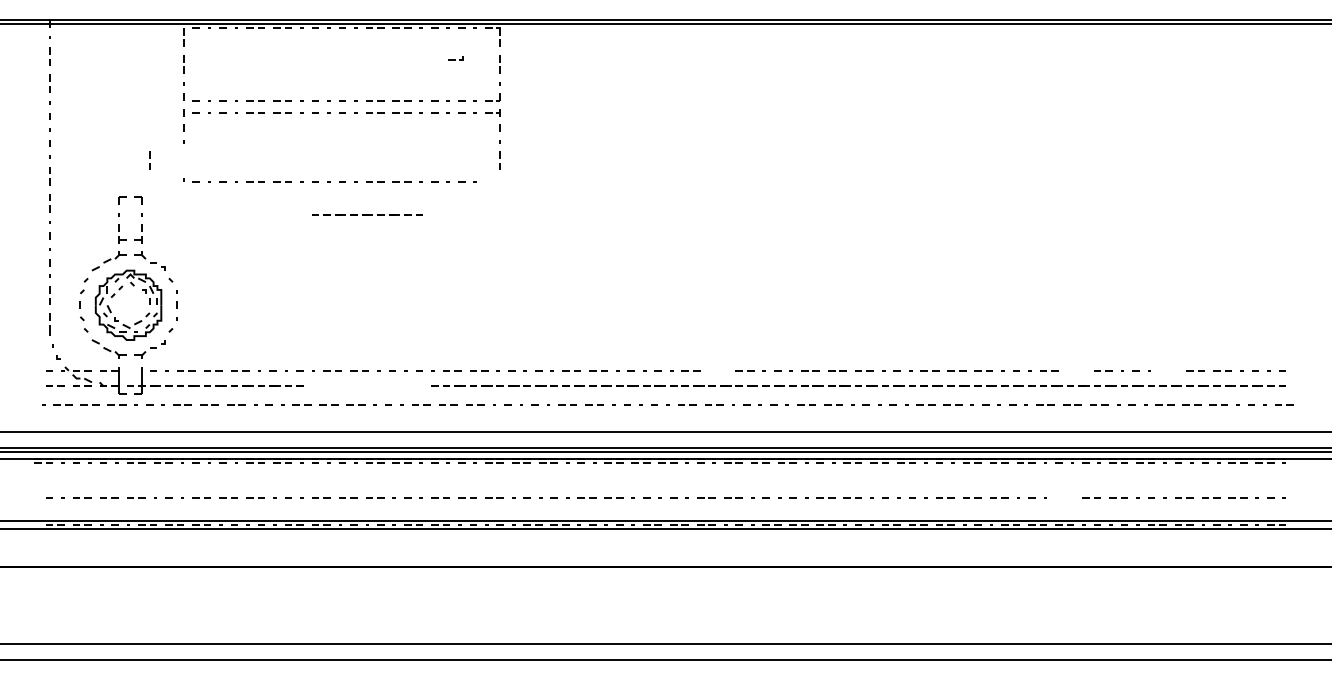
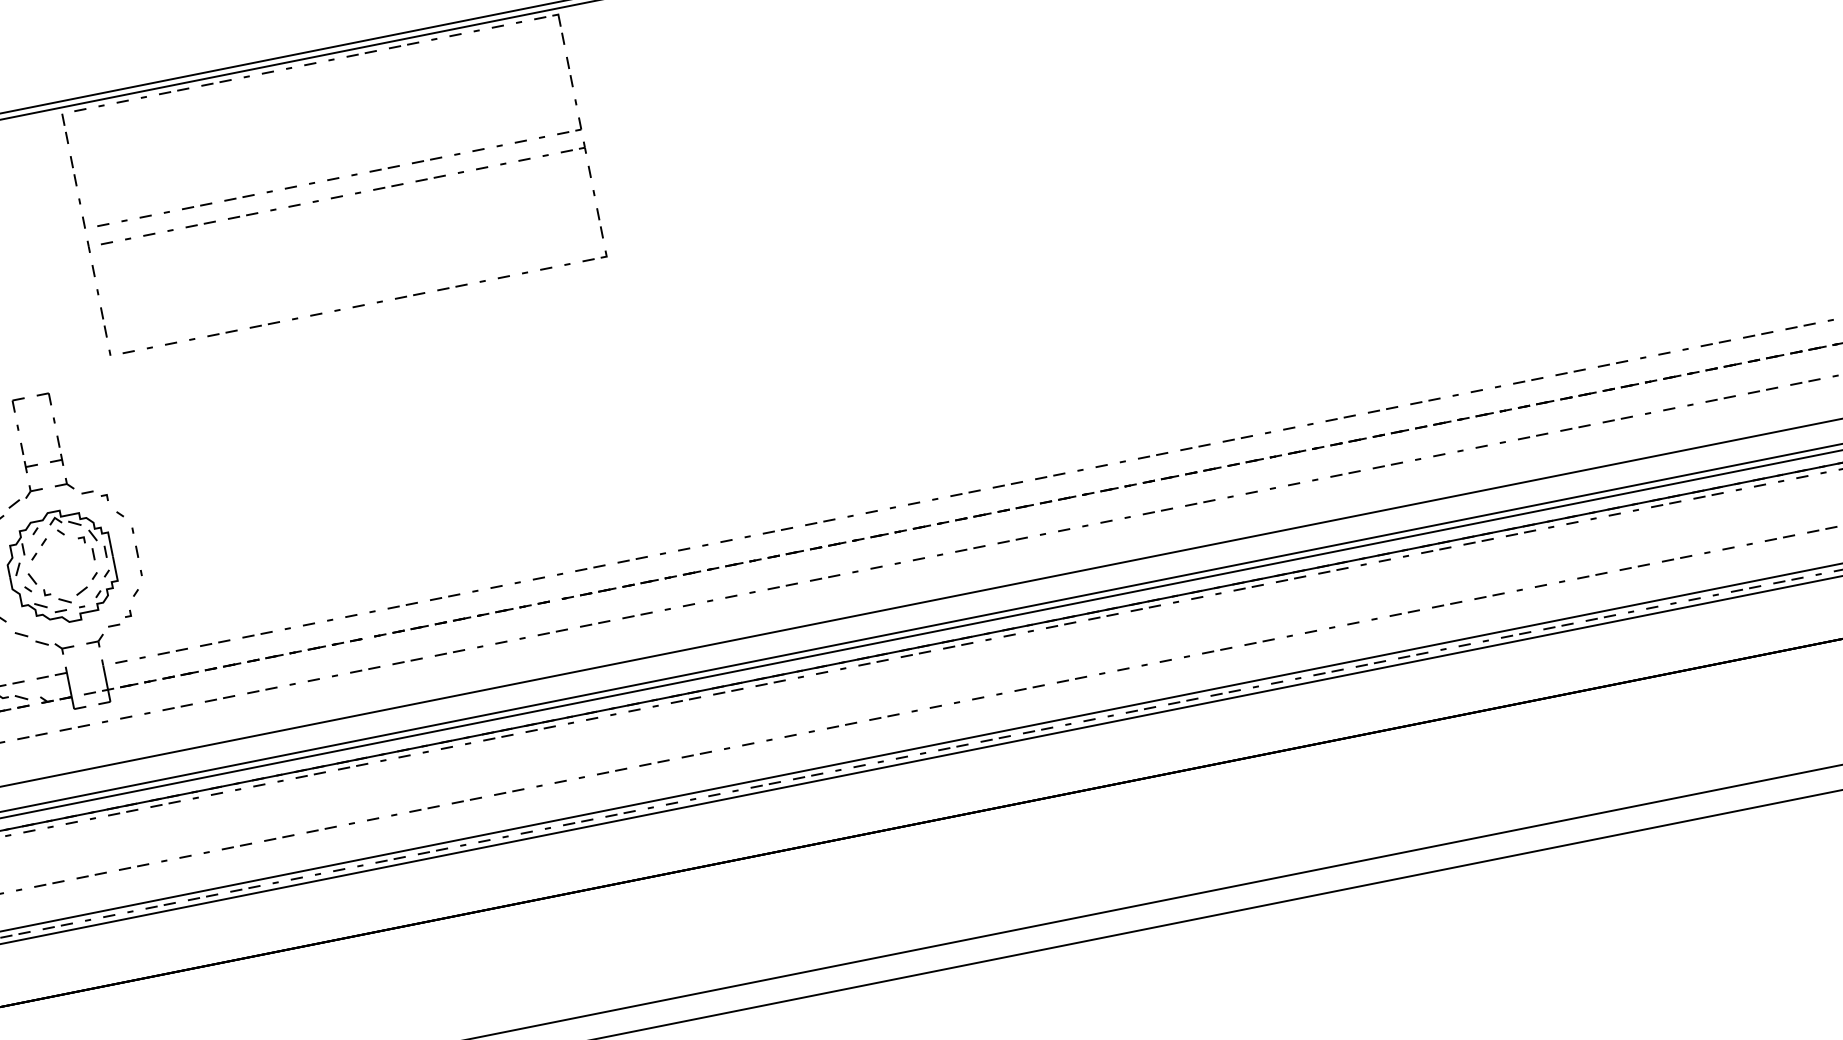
part: (455, 58) -> (593, 256), moved
line: (149, 158) -> (101, 319), moved
line: (367, 214) -> (461, 617), moved
line: (715, 370) -> (1003, 485), added
line: (1078, 370) -> (1573, 371), added
line: (1166, 370) -> (1712, 343), added
line: (1062, 497) -> (1588, 575), added

